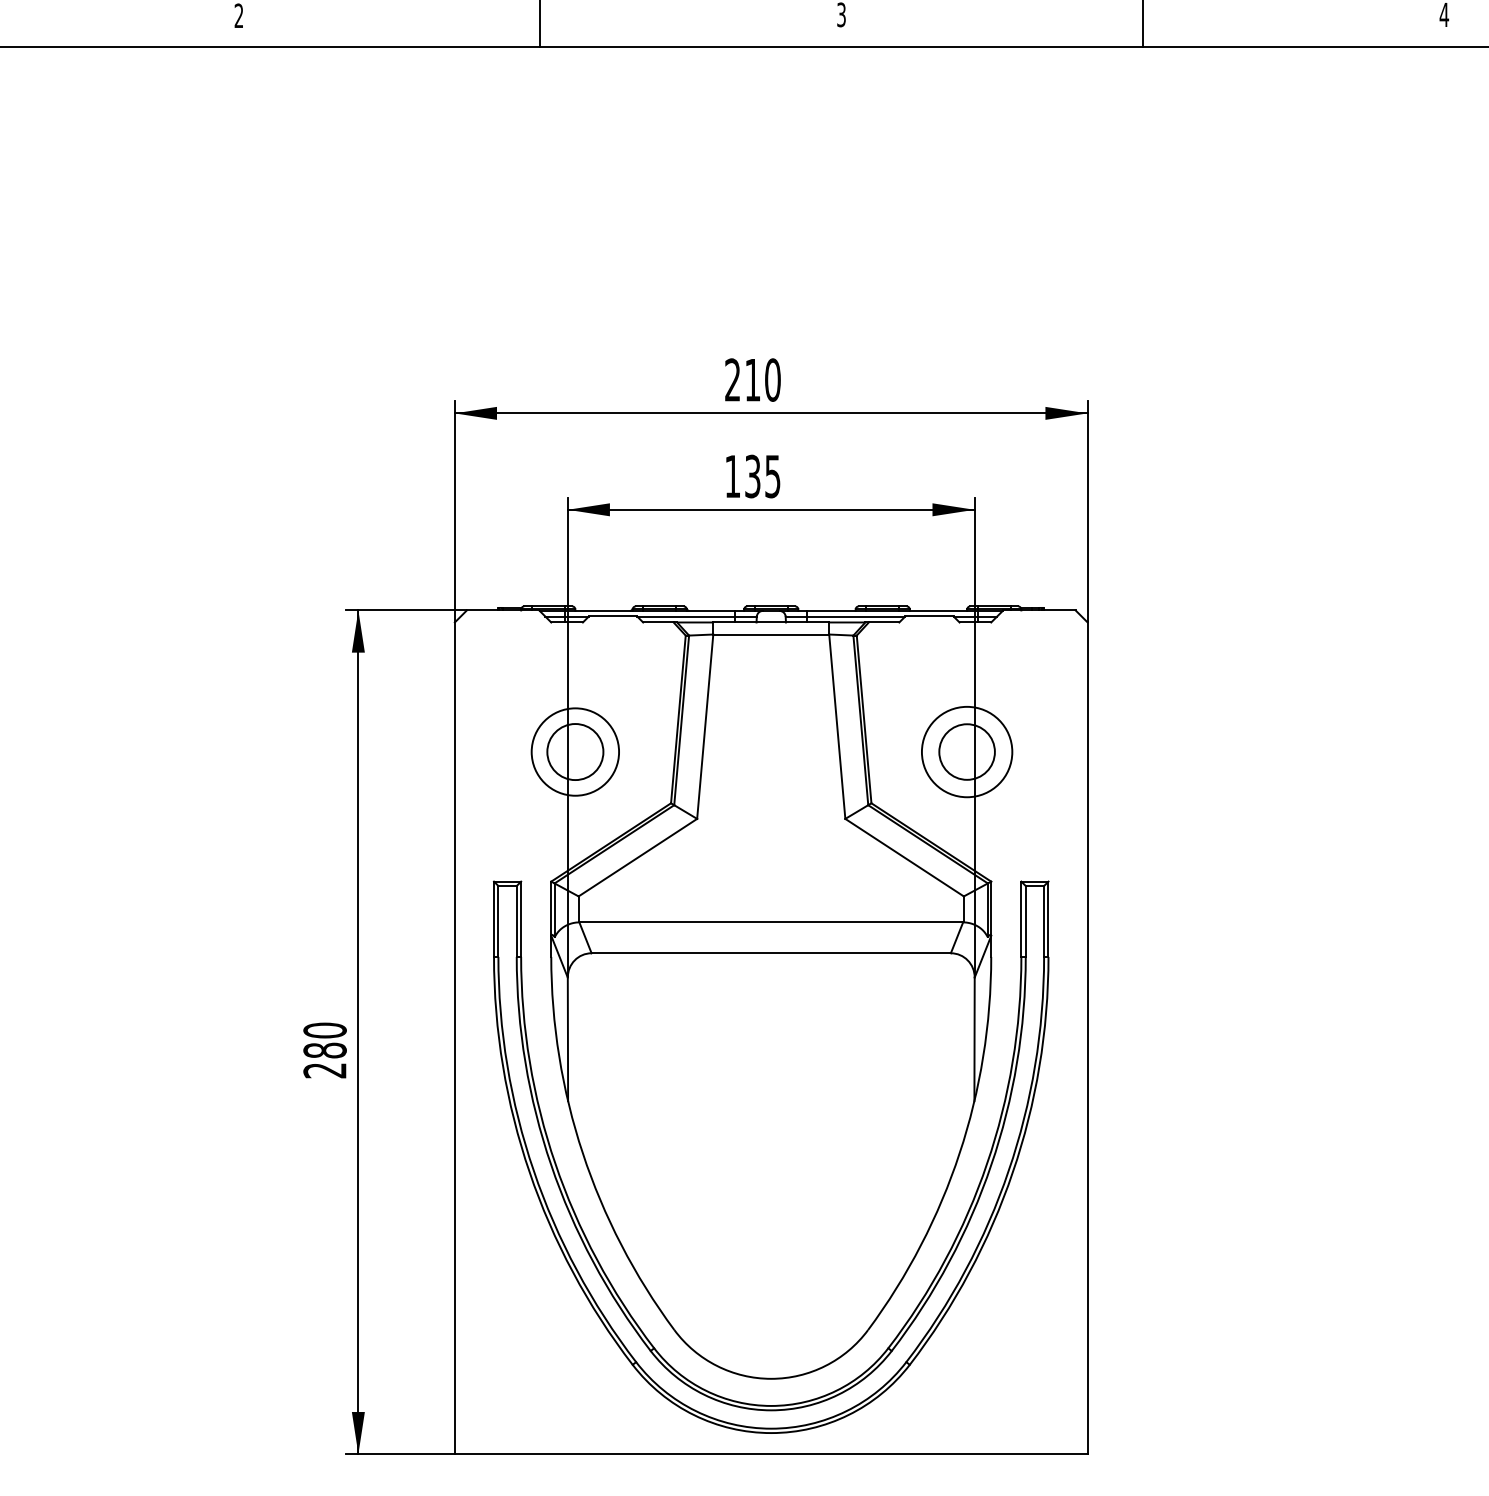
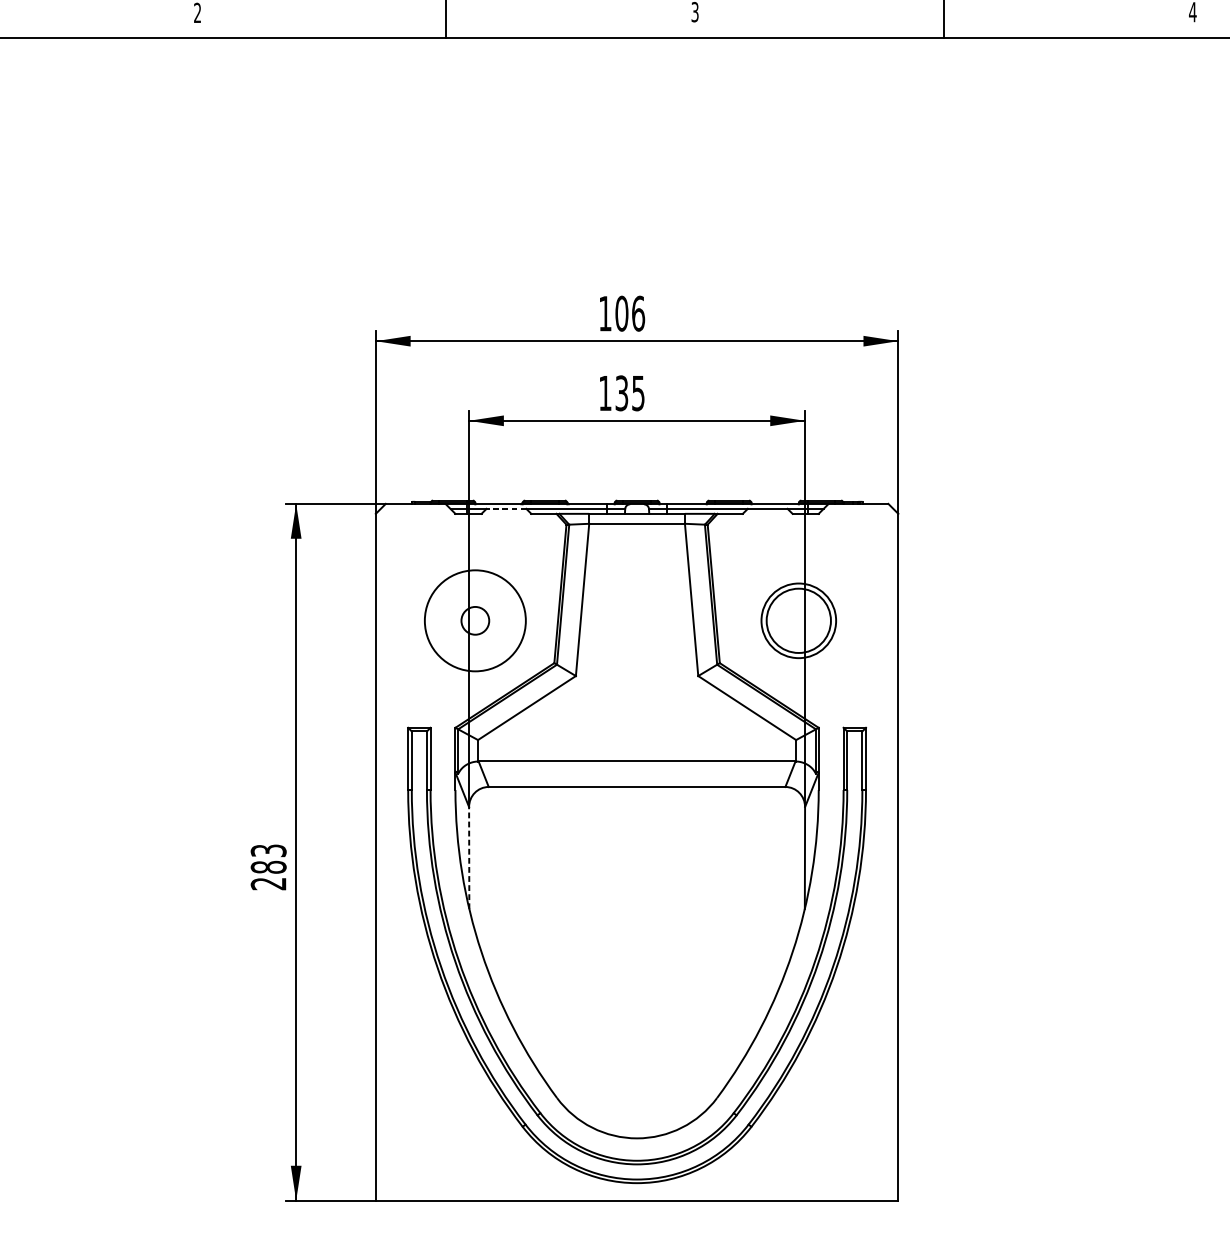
text: (752, 379) -> (621, 313), 210 -> 106
line: (612, 616) -> (506, 508), solid -> dashed
circle: (575, 751) -> (475, 620), size x1.4
circle: (966, 751) -> (798, 620), size x1.4
circle: (575, 752) -> (475, 621), size x0.6
text: (324, 1030) -> (268, 850), 280 -> 283
line: (567, 1039) -> (468, 858), solid -> dashed

